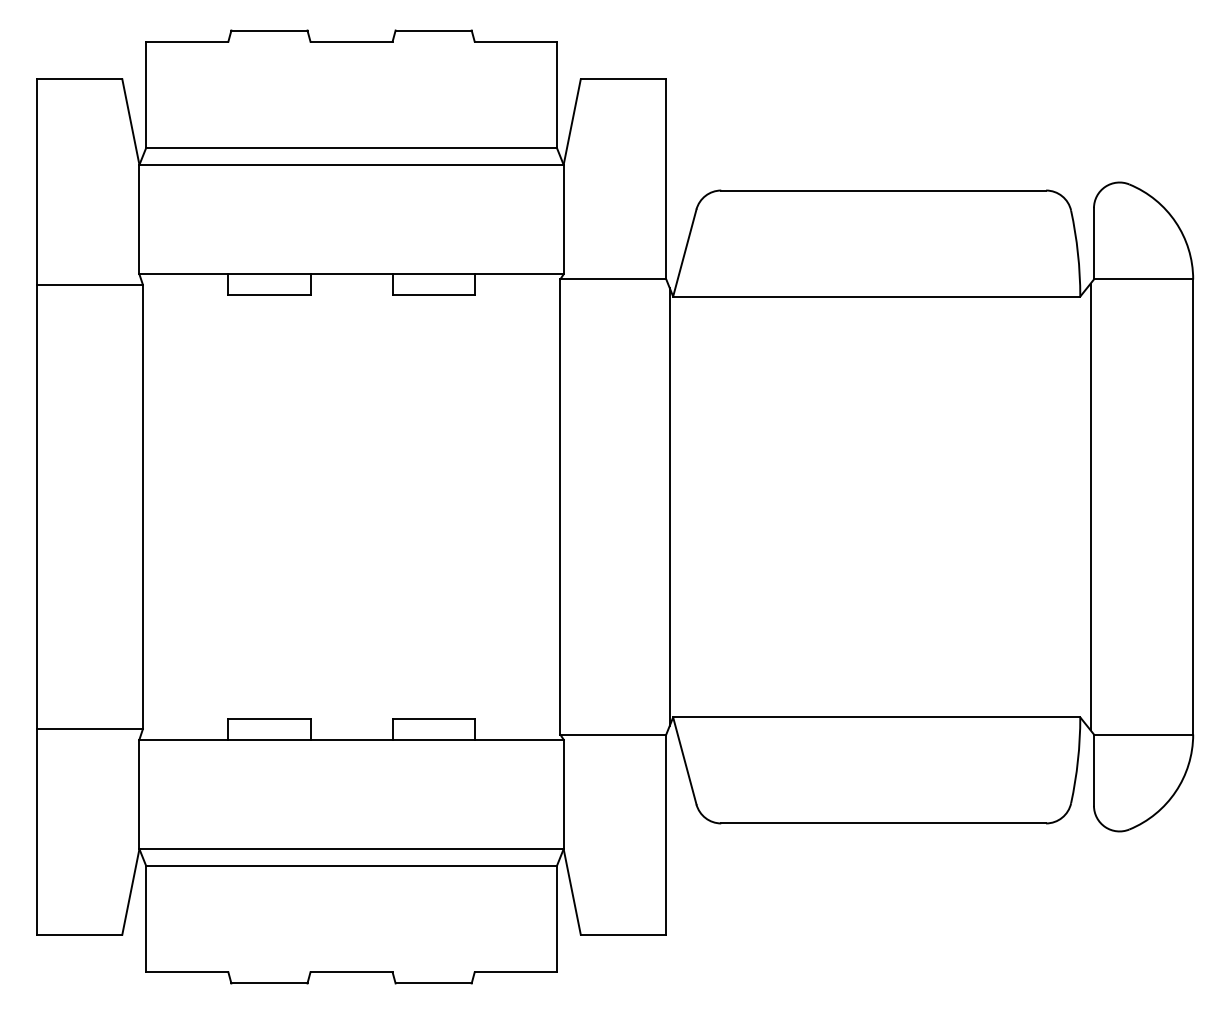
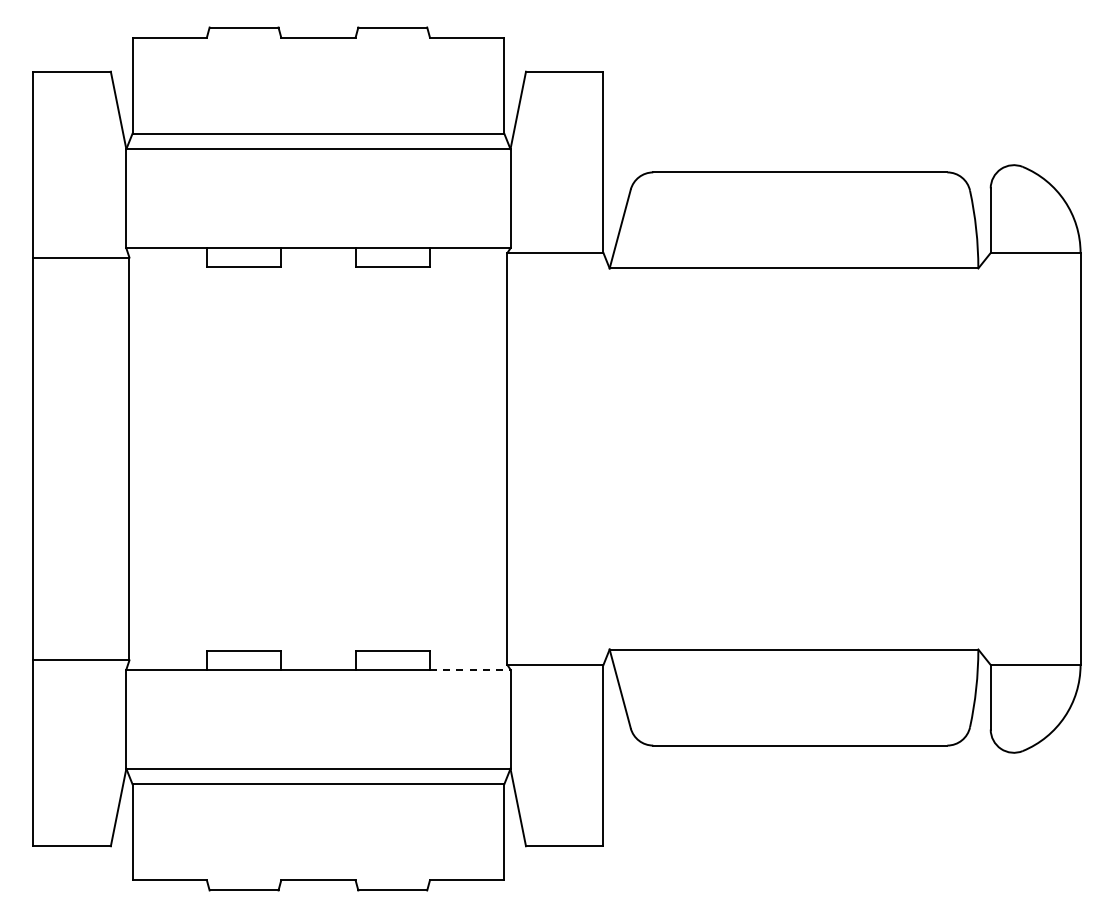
line: (669, 506) -> (606, 458), removed
line: (1090, 506) -> (987, 458), removed
line: (519, 739) -> (470, 669), solid -> dashed

